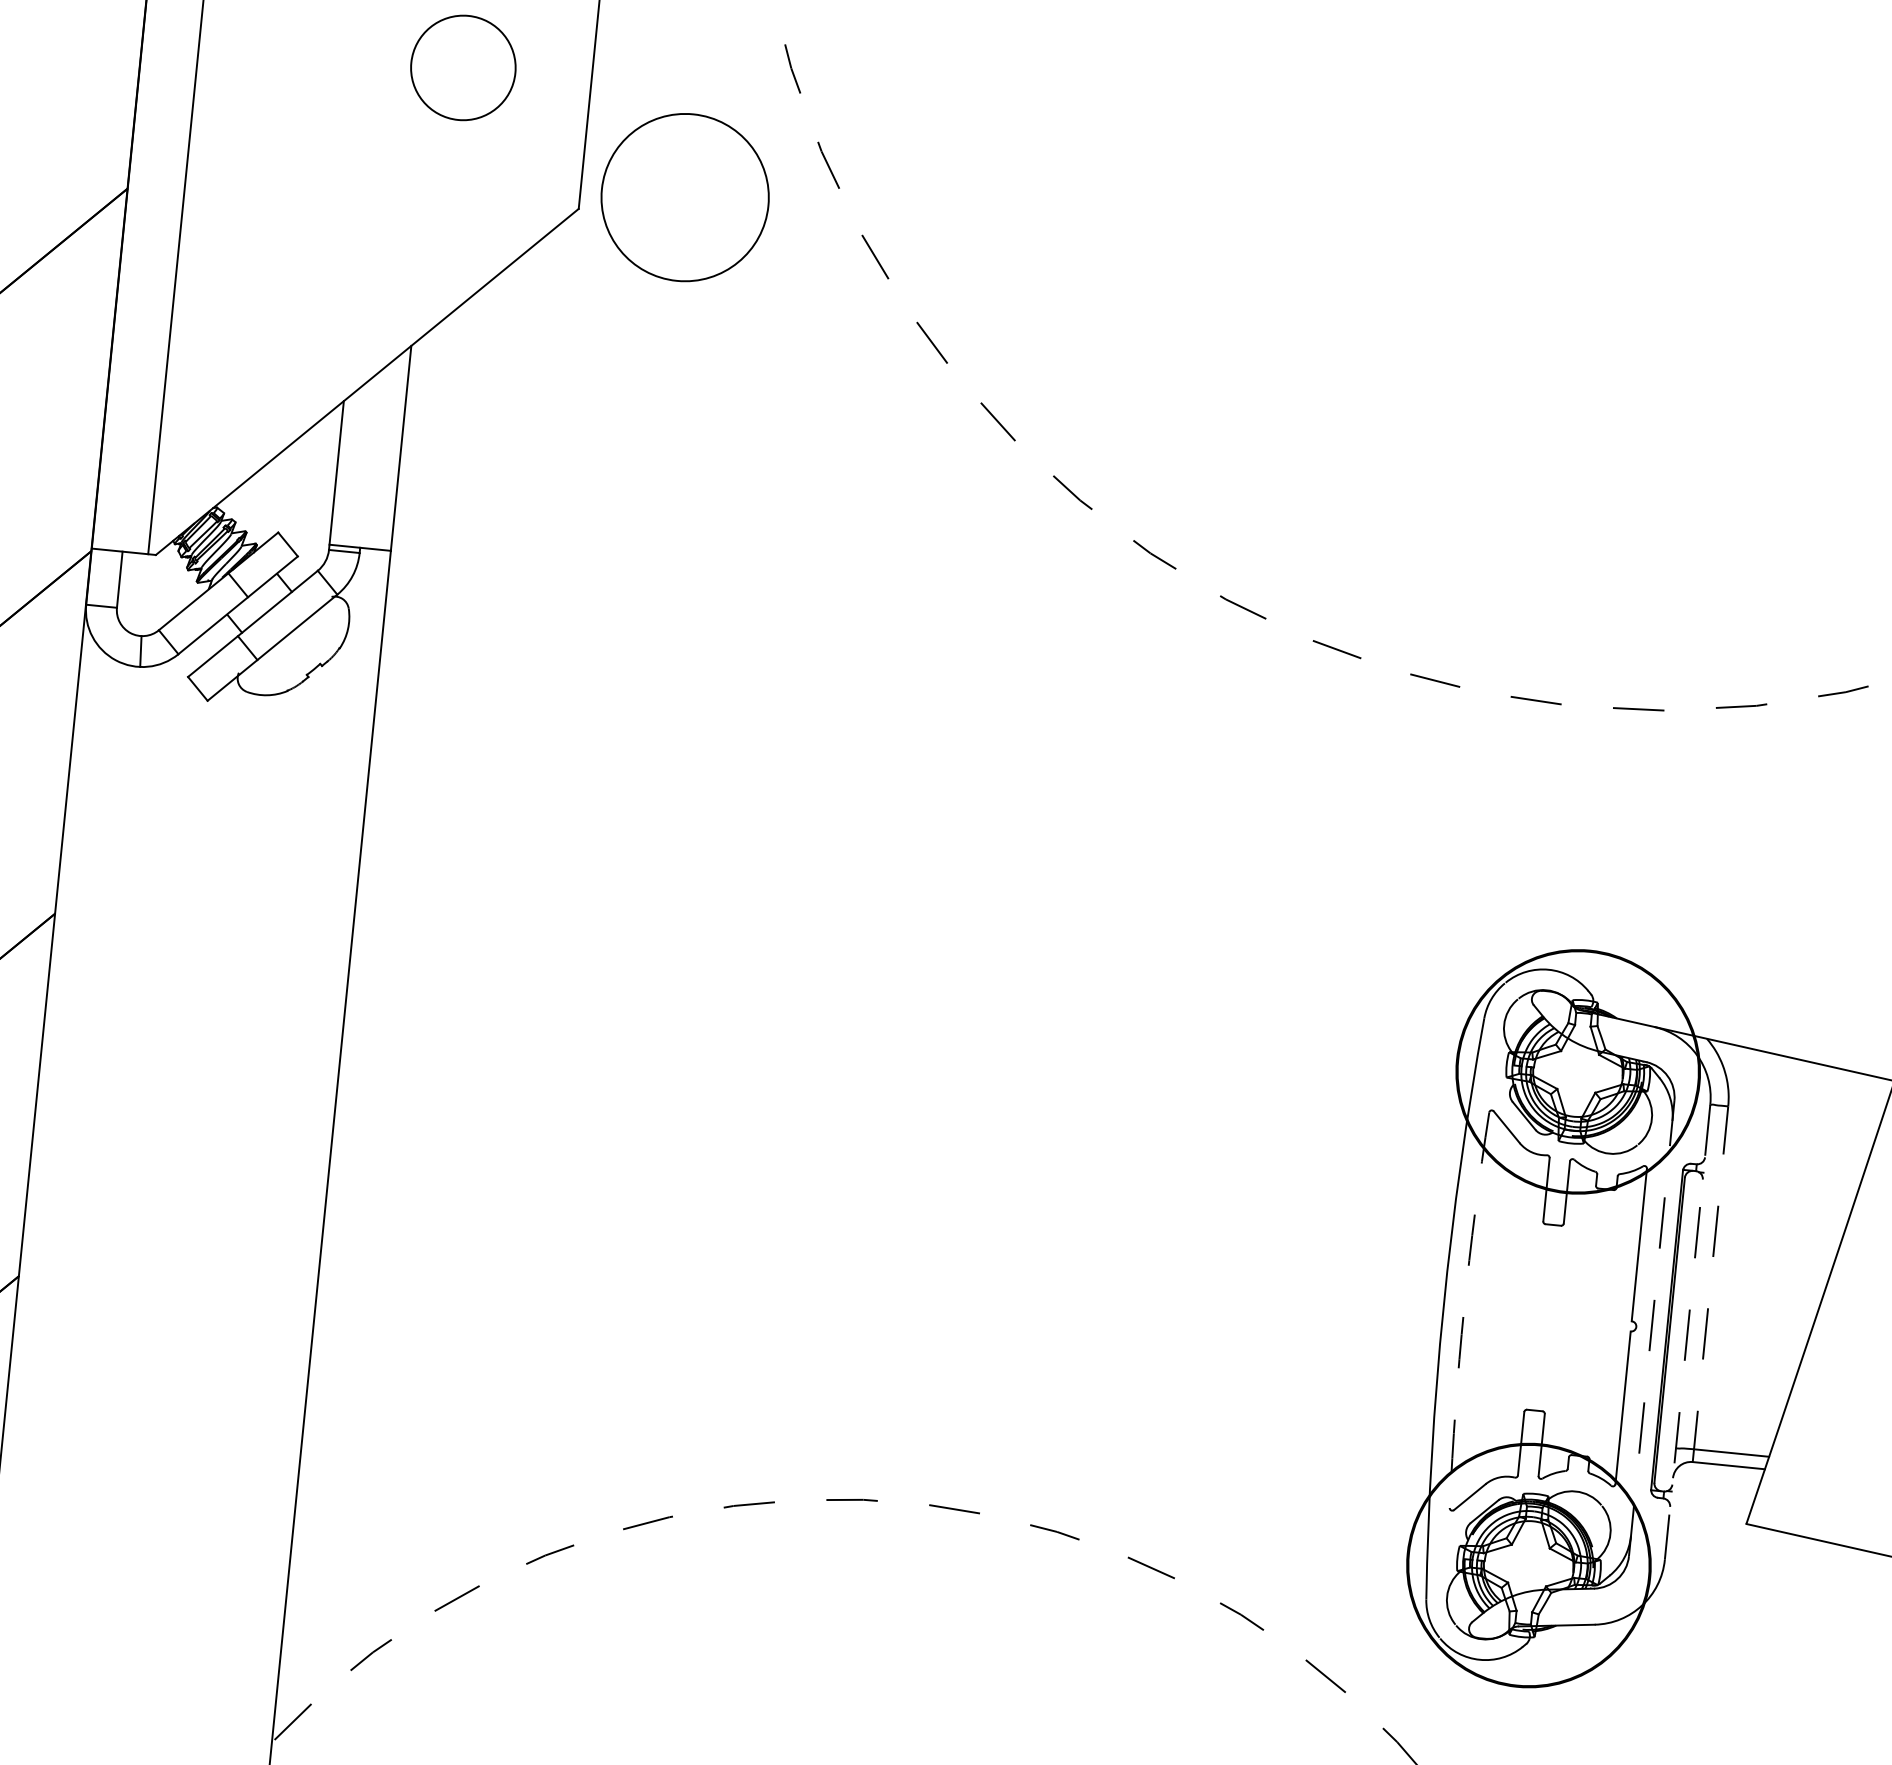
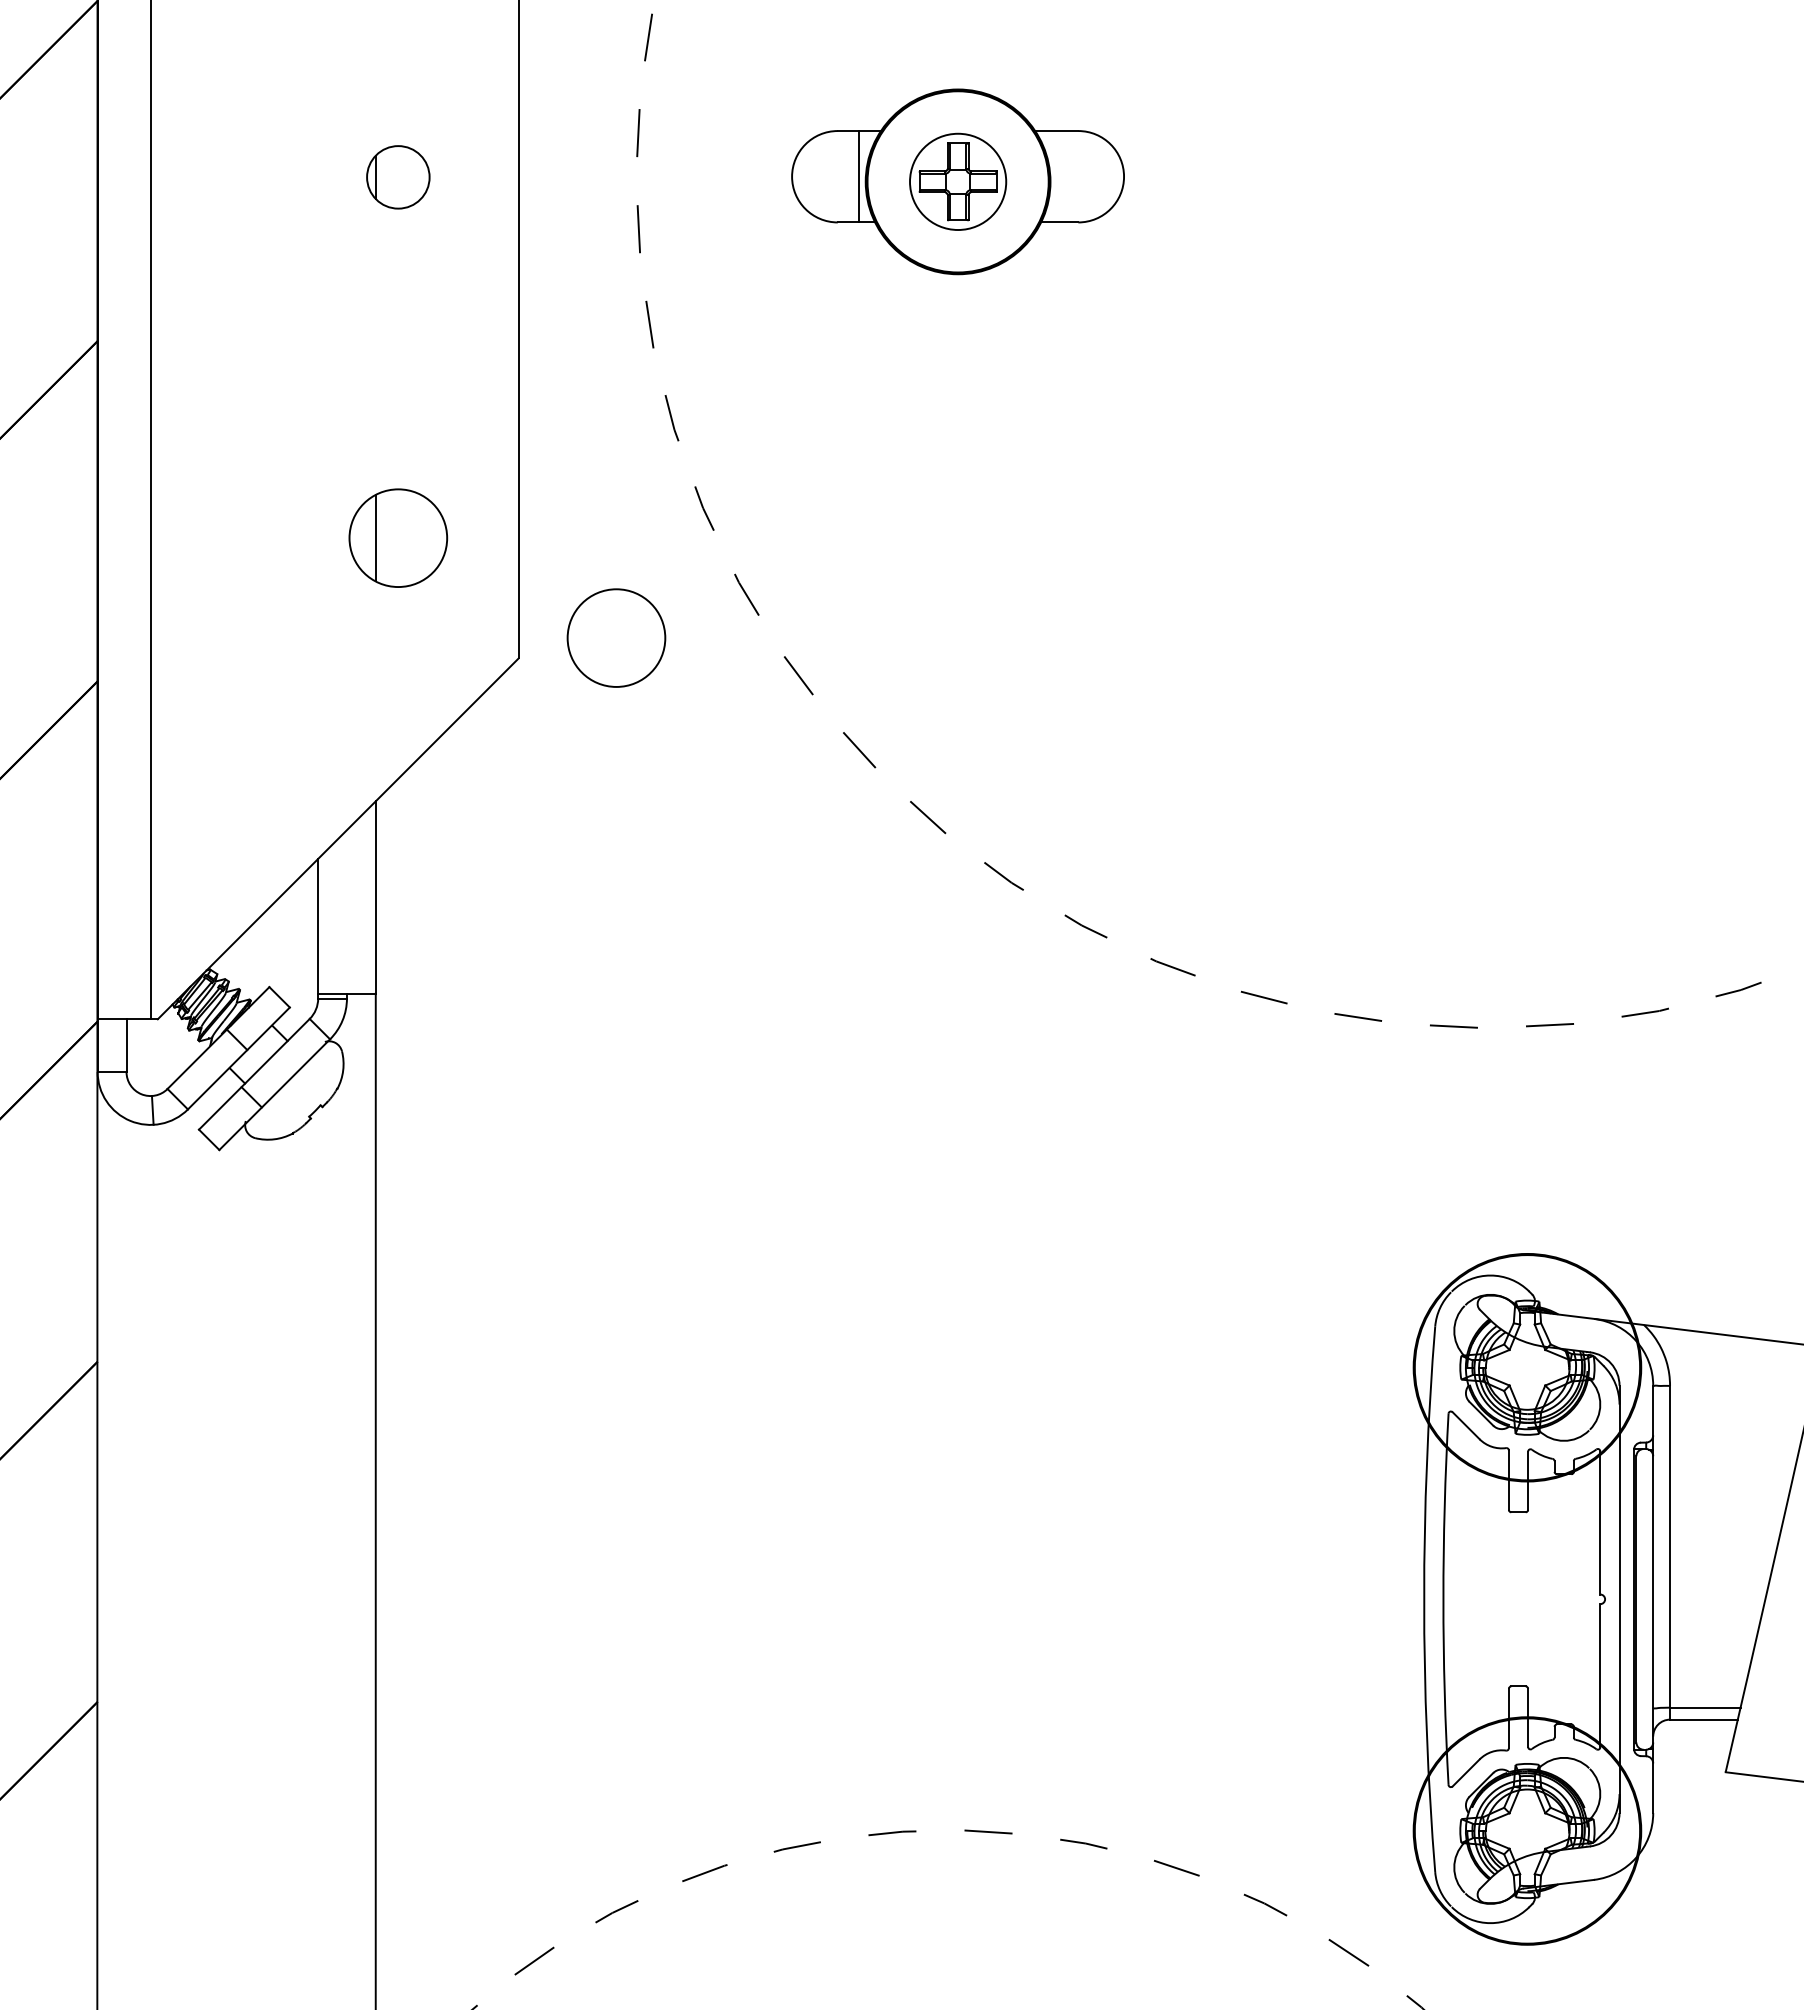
line: (439, 64) -> (375, 537), added
circle: (685, 196) -> (616, 637), size x0.62
line: (1710, 1283) -> (1670, 1552), dashed -> solid
arc: (1464, 1309) -> (1443, 1599), dashed -> solid
line: (1651, 1328) -> (1619, 1599), dashed -> solid
line: (1687, 1332) -> (1653, 1599), dashed -> solid

